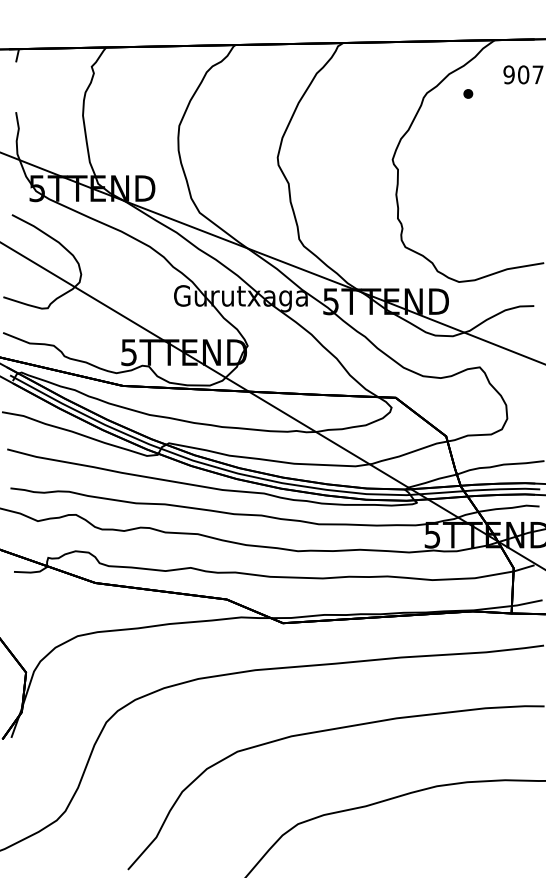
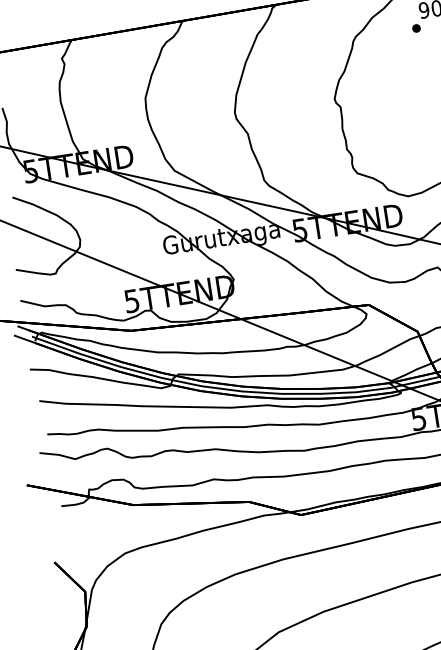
part: (468, 93) -> (416, 28), moved

